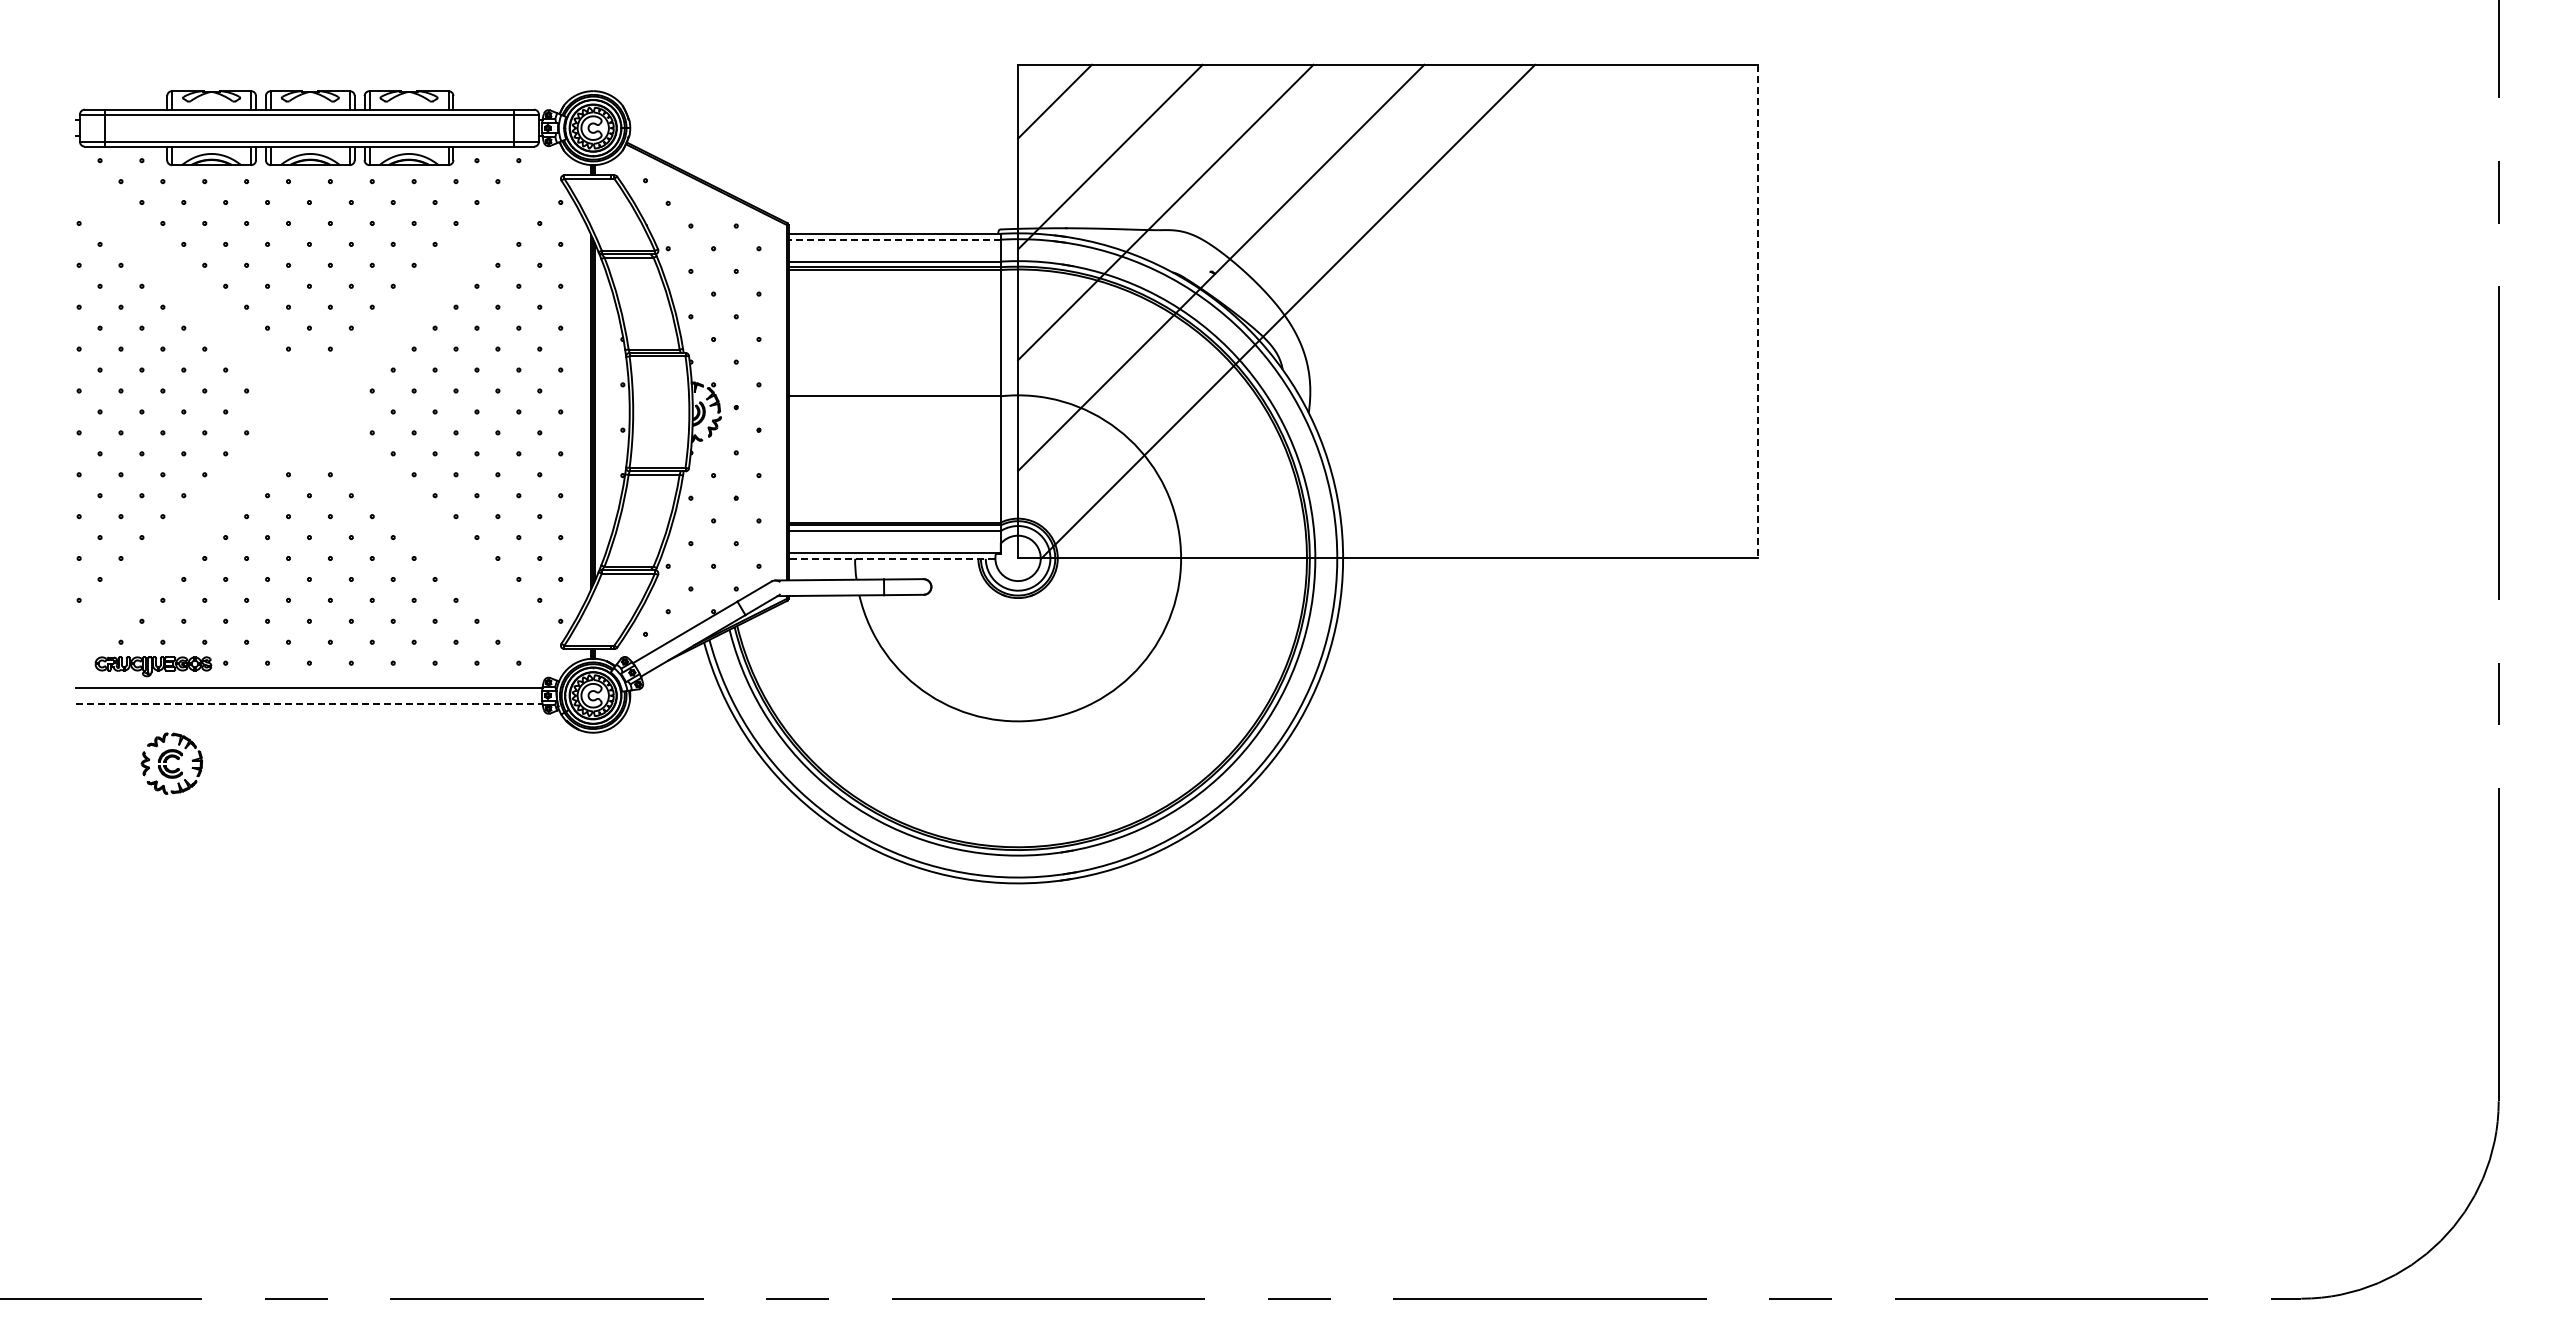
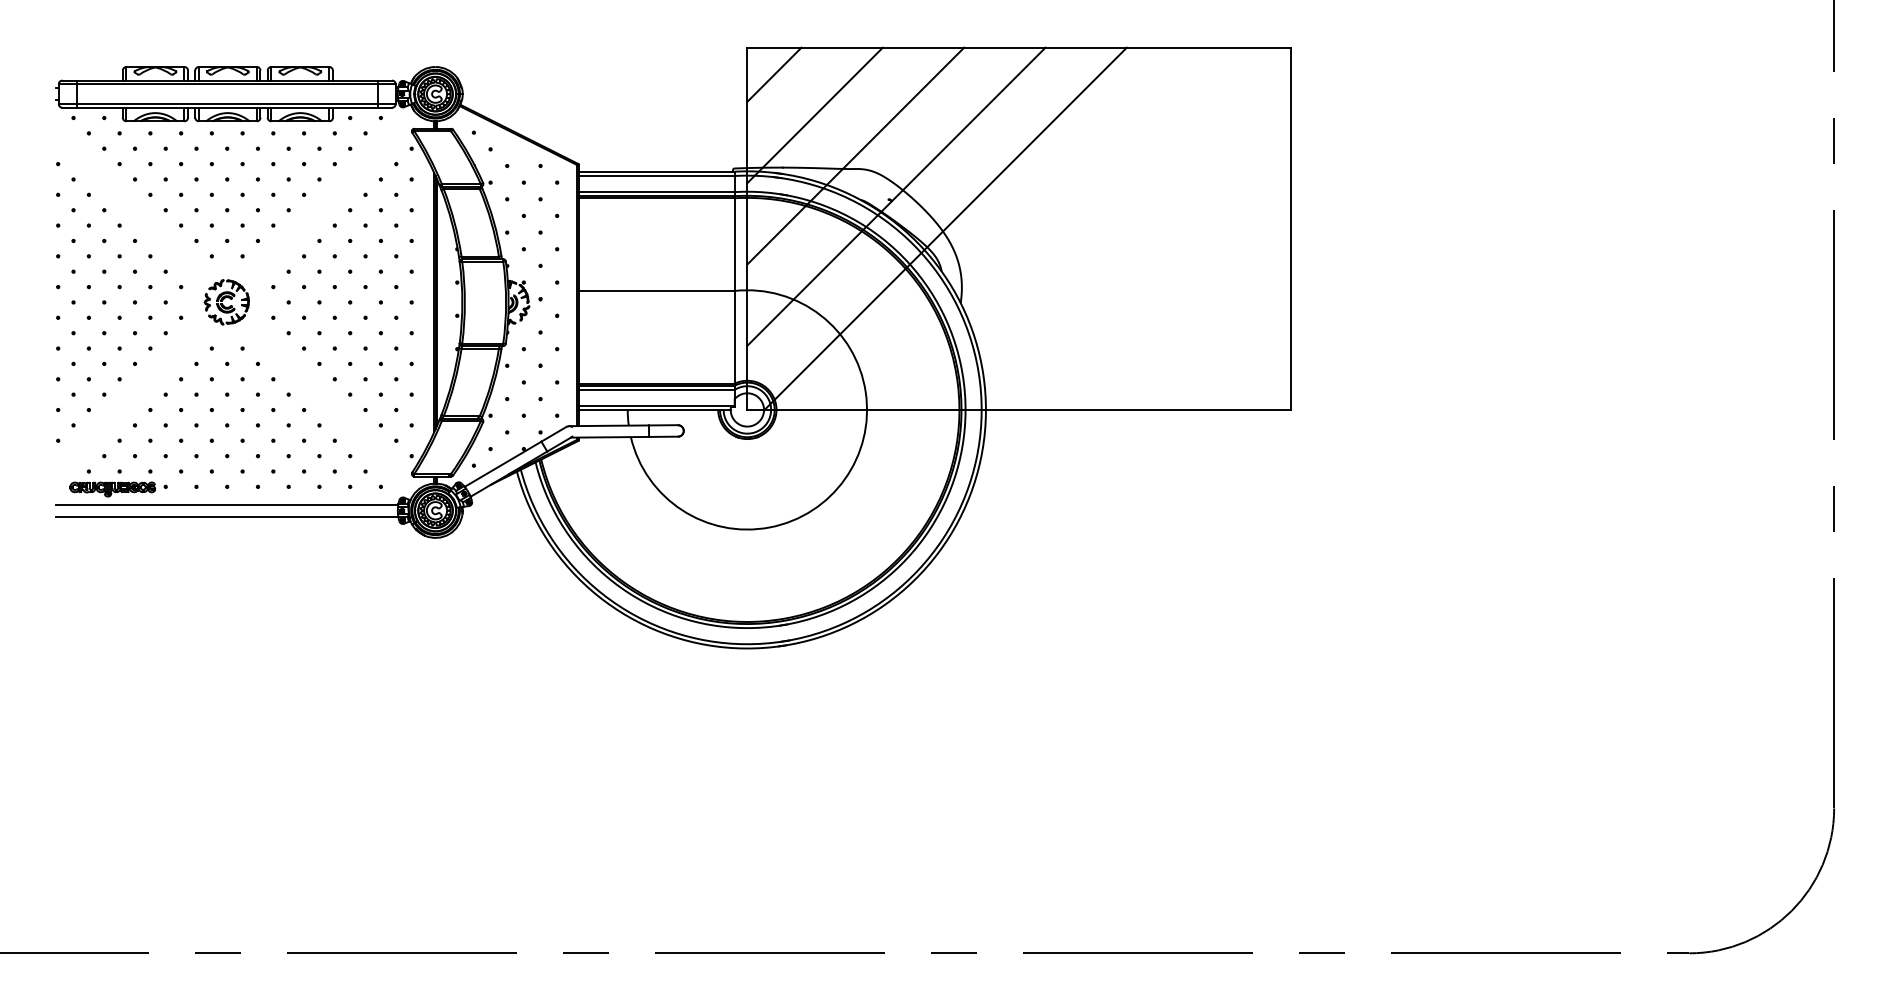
line: (894, 239) -> (656, 175), dashed -> solid
line: (1758, 311) -> (1290, 228), dashed -> solid
line: (891, 558) -> (654, 410), dashed -> solid
line: (309, 703) -> (227, 516), dashed -> solid
part: (171, 763) -> (226, 302), moved

